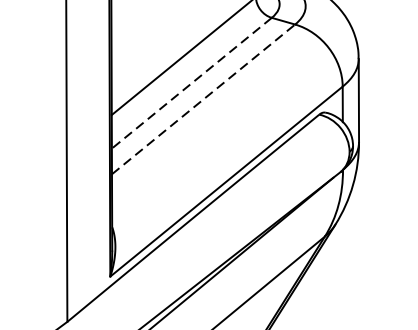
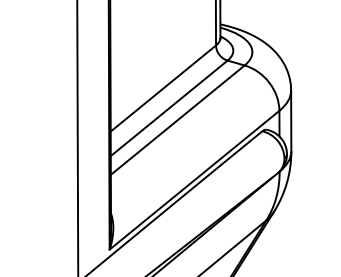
line: (190, 83) -> (168, 108), dashed -> solid
line: (204, 98) -> (178, 119), dashed -> solid

